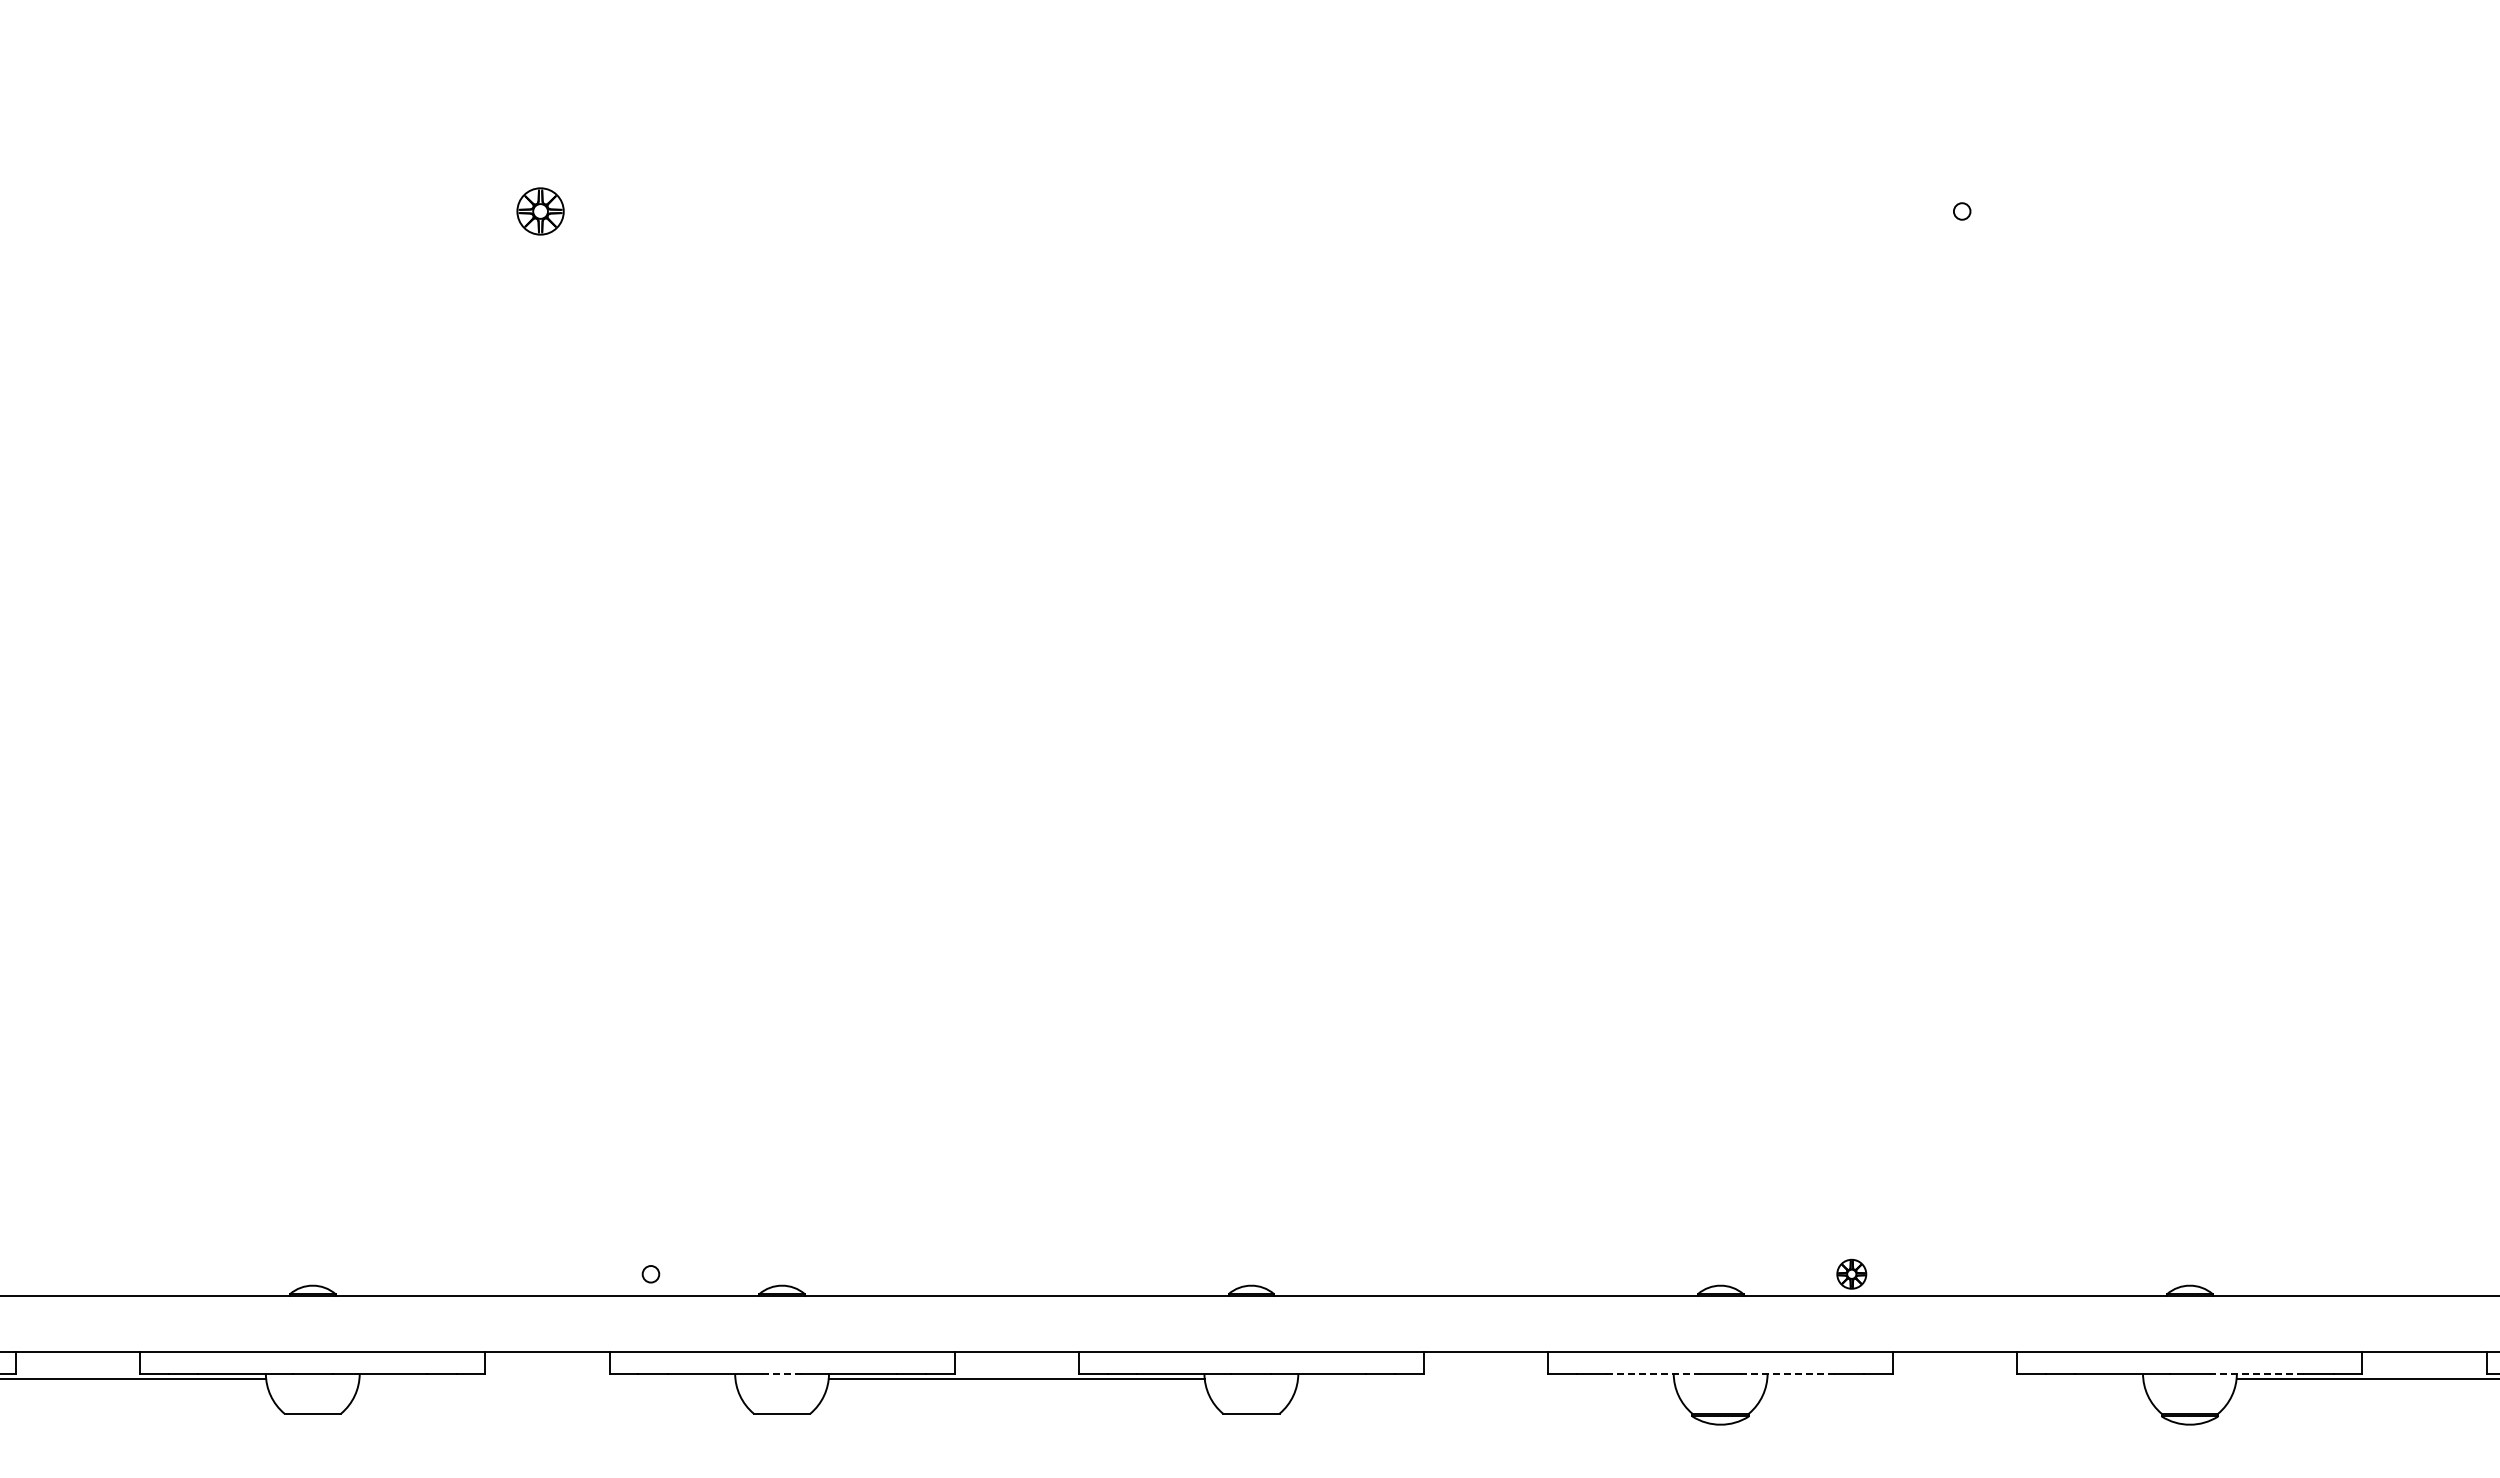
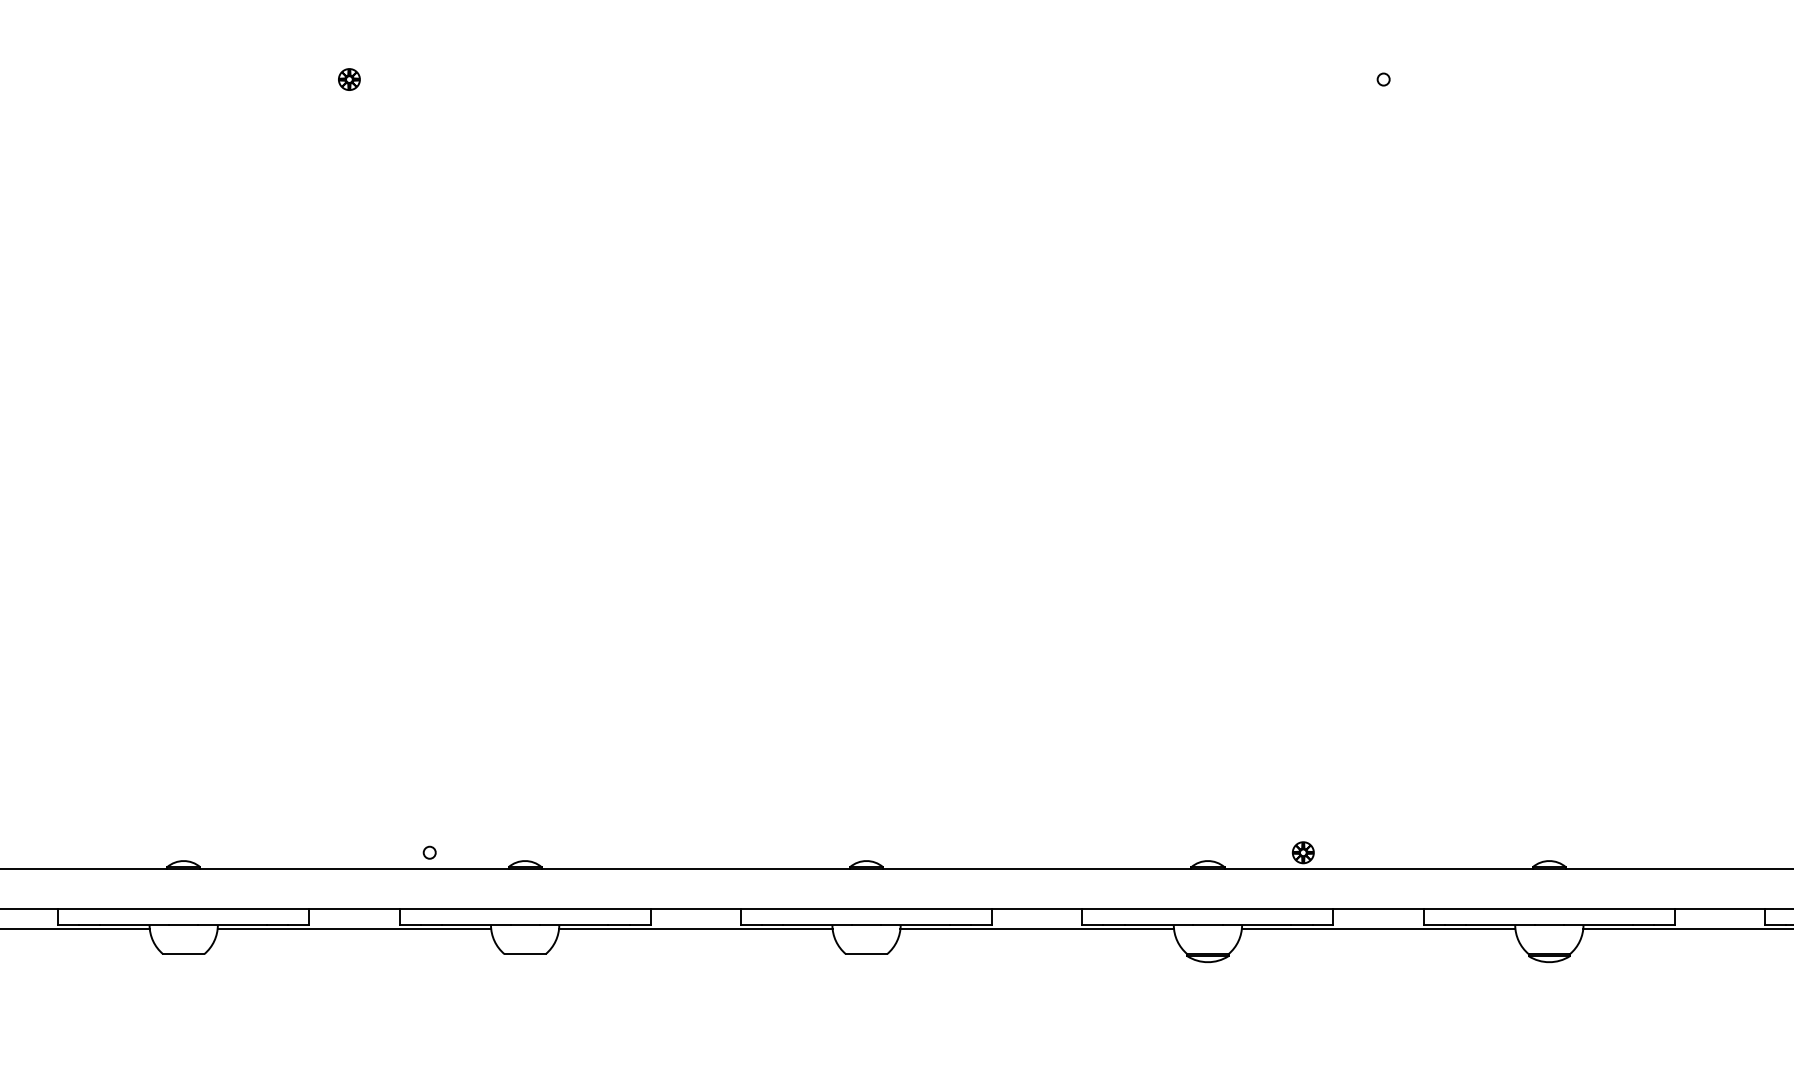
part: (540, 211) -> (349, 79), size x0.62
line: (782, 1373) -> (525, 924), dashed -> solid
line: (1652, 1373) -> (1158, 924), dashed -> solid
line: (1787, 1373) -> (1256, 924), dashed -> solid
line: (2256, 1373) -> (1597, 924), dashed -> solid
line: (547, 1379) -> (354, 929), added
line: (1486, 1379) -> (1037, 929), added
line: (1955, 1379) -> (1378, 929), added

